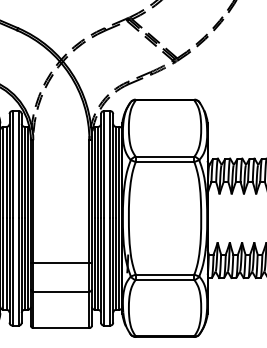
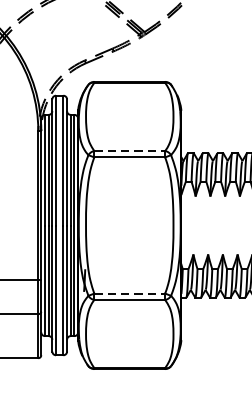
line: (165, 156) -> (130, 150), solid -> dashed
line: (165, 274) -> (130, 293), solid -> dashed

